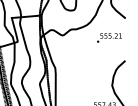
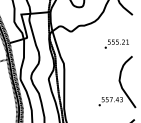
text: (109, 37) -> (116, 43), moved

